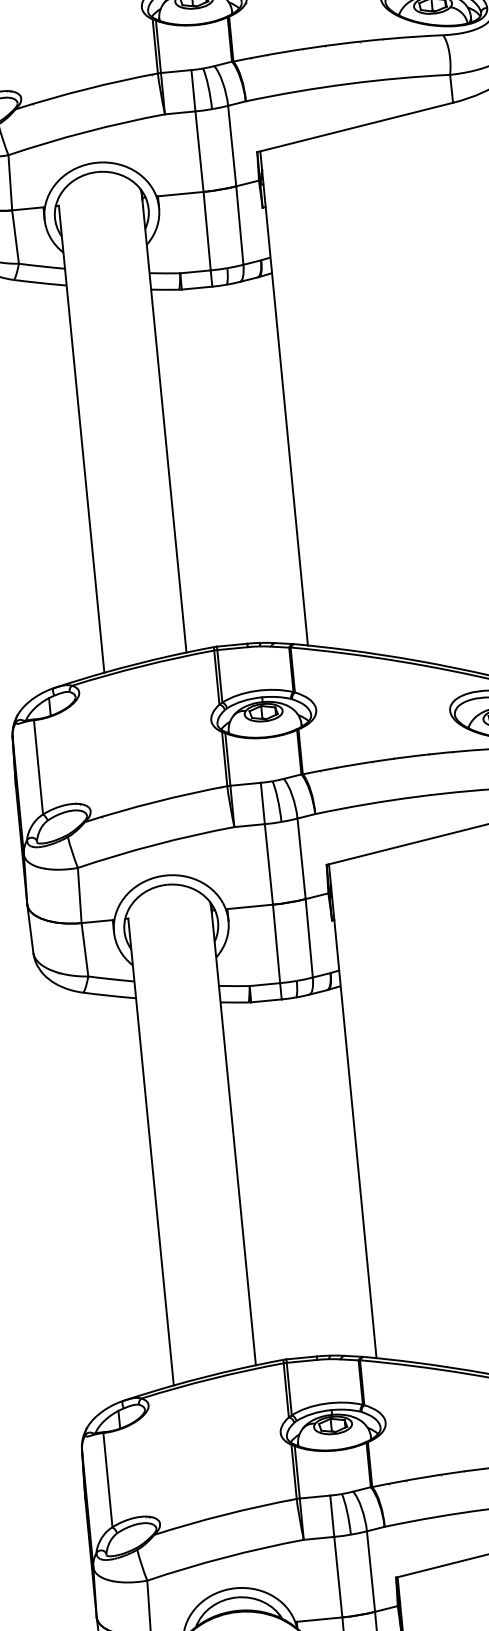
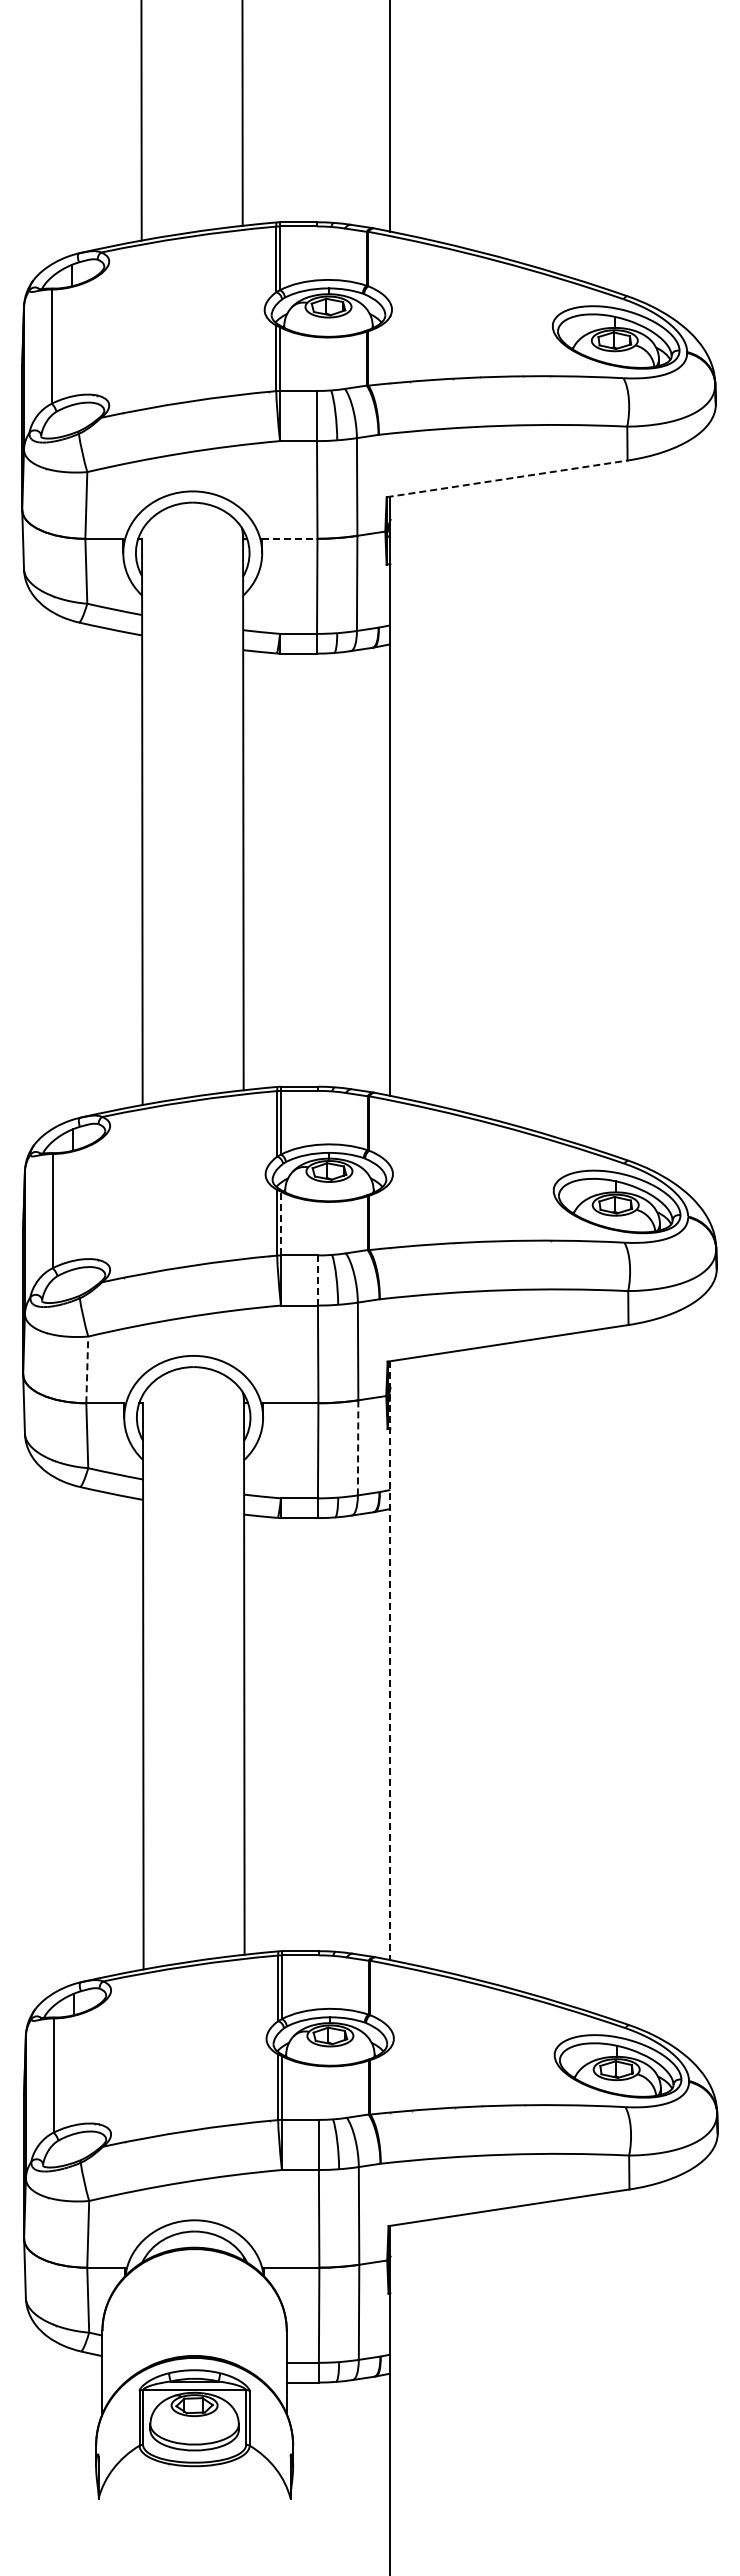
line: (355, 127) -> (507, 478), solid -> dashed
line: (180, 193) -> (289, 538), solid -> dashed
line: (228, 759) -> (281, 1223), solid -> dashed
line: (262, 803) -> (317, 1280), solid -> dashed
line: (79, 895) -> (87, 1369), solid -> dashed
line: (309, 937) -> (358, 1447), solid -> dashed
line: (352, 1111) -> (390, 1661), solid -> dashed

